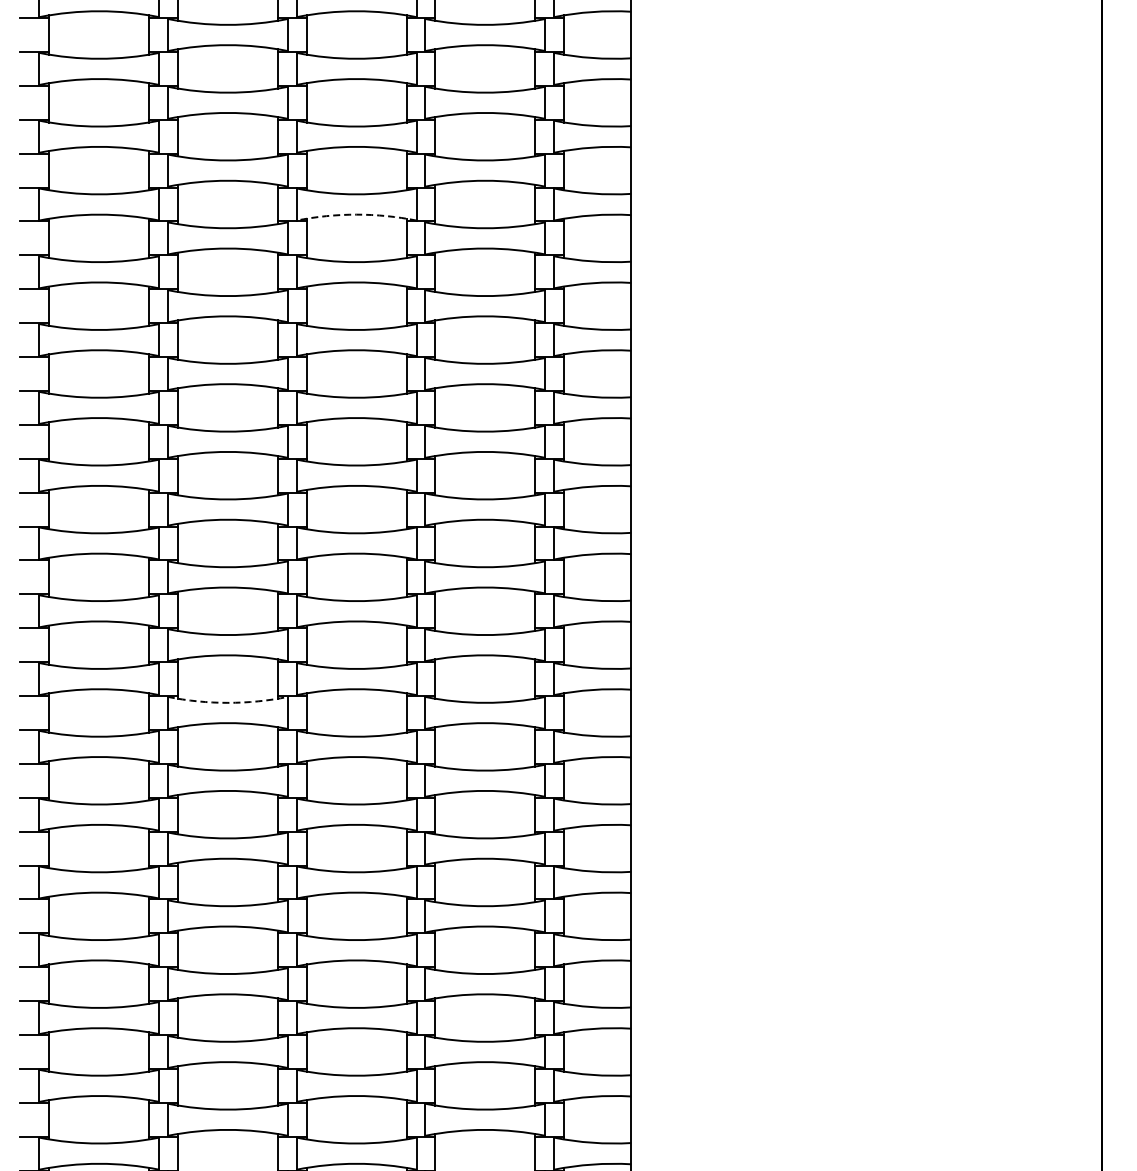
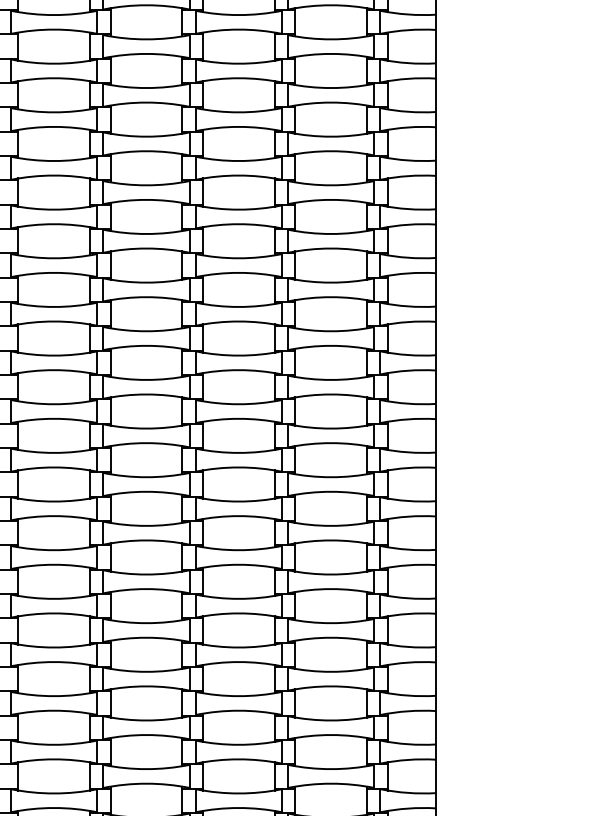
arc: (356, 214) -> (238, 126), dashed -> solid
arc: (227, 702) -> (146, 476), dashed -> solid

